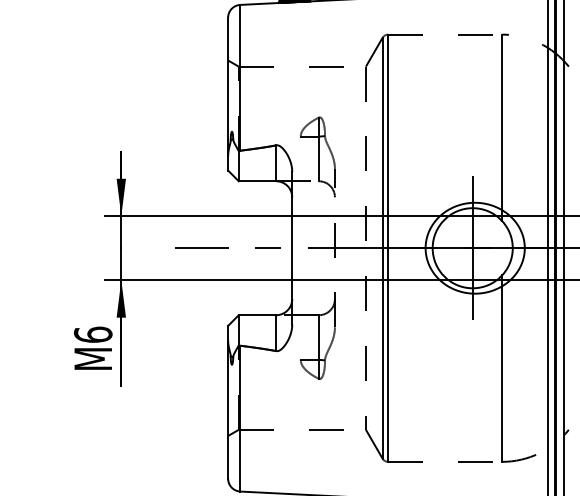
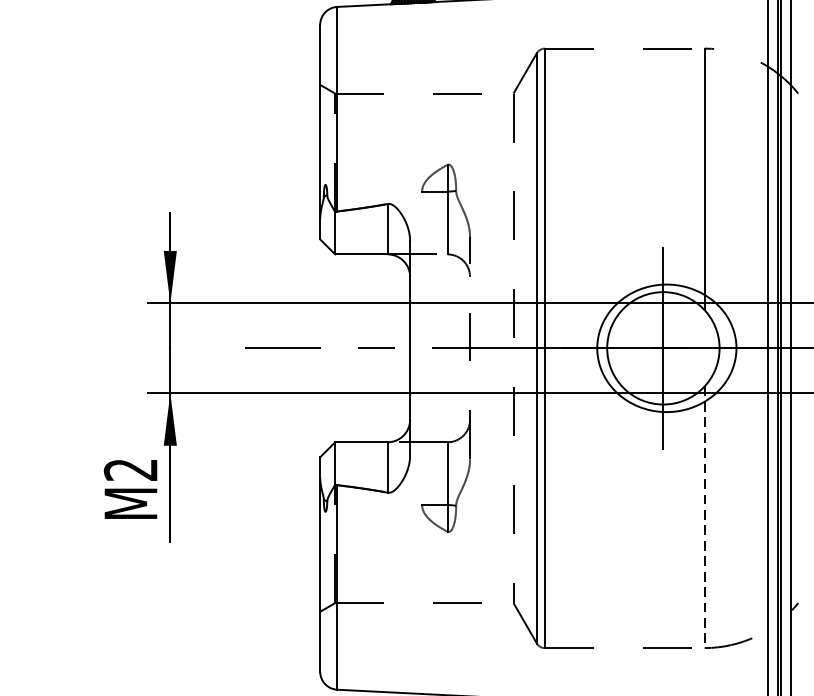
text: (93, 334) -> (131, 469), M6 -> M2
line: (502, 369) -> (705, 518), solid -> dashed

